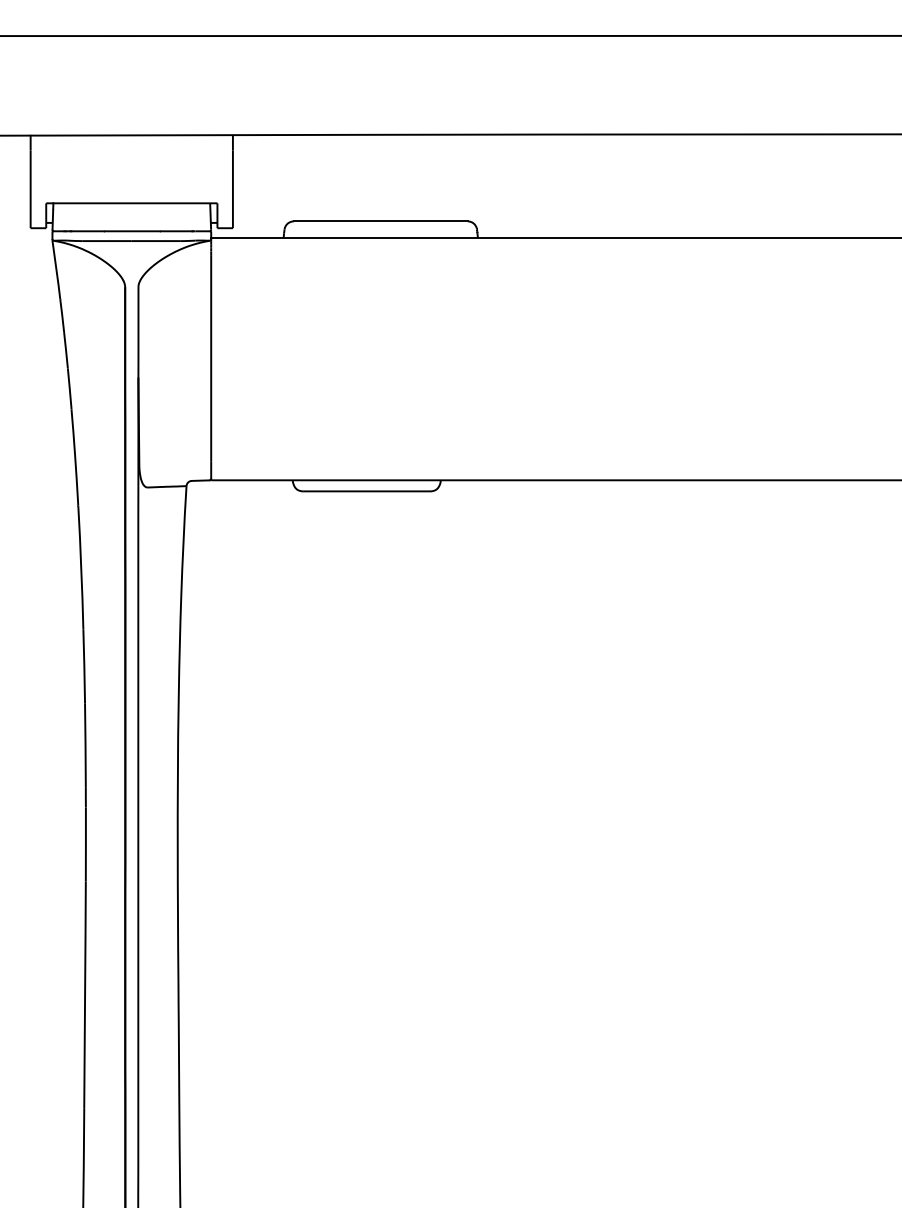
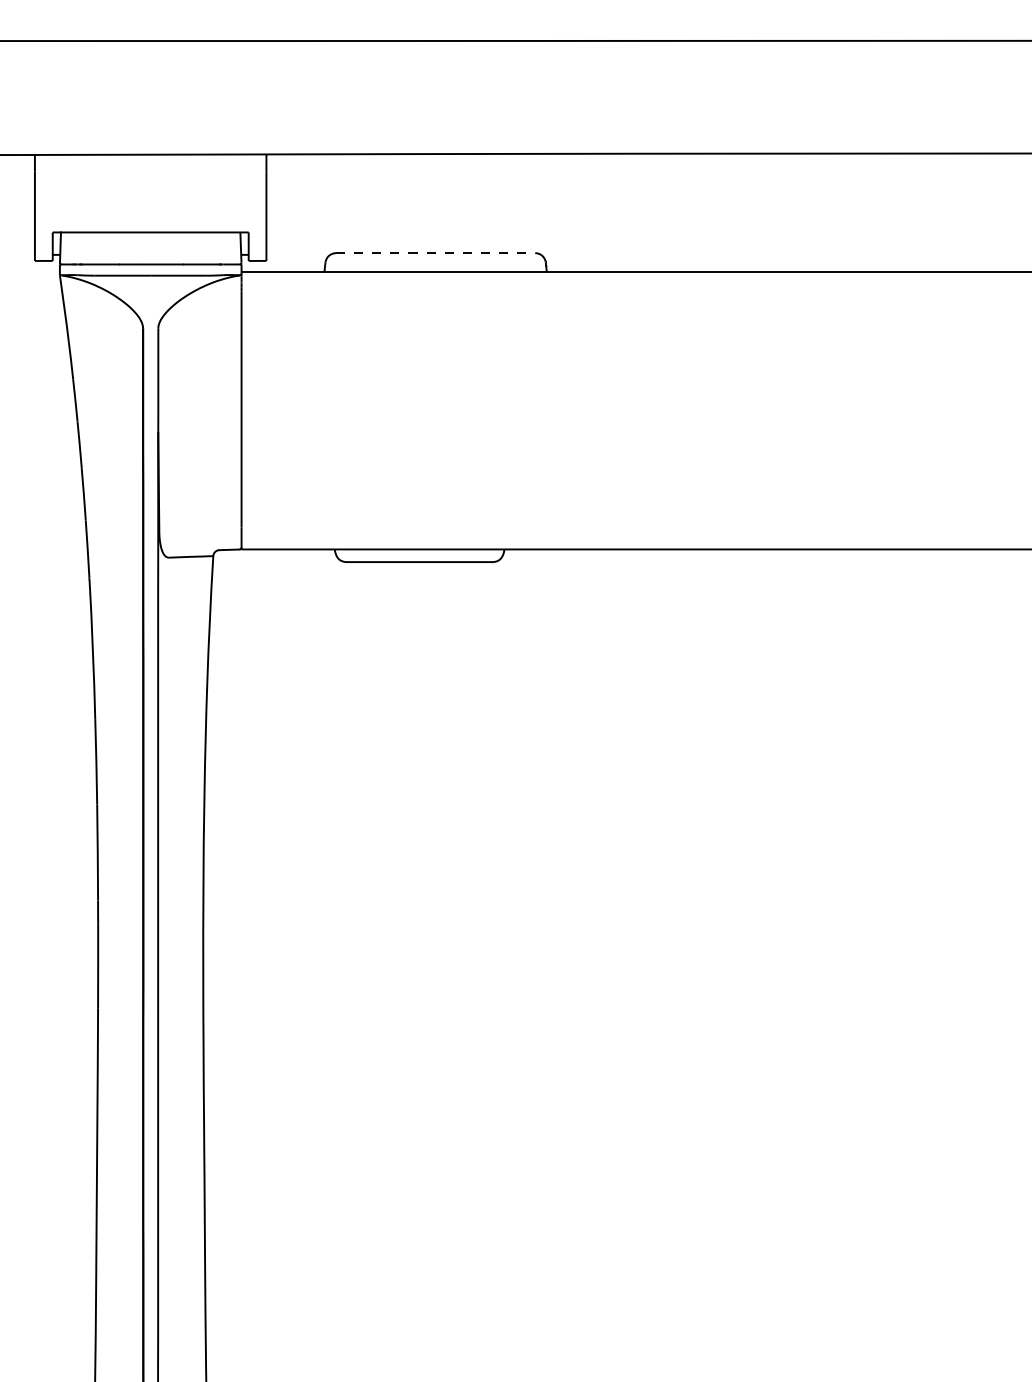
line: (380, 221) -> (435, 253), solid -> dashed

